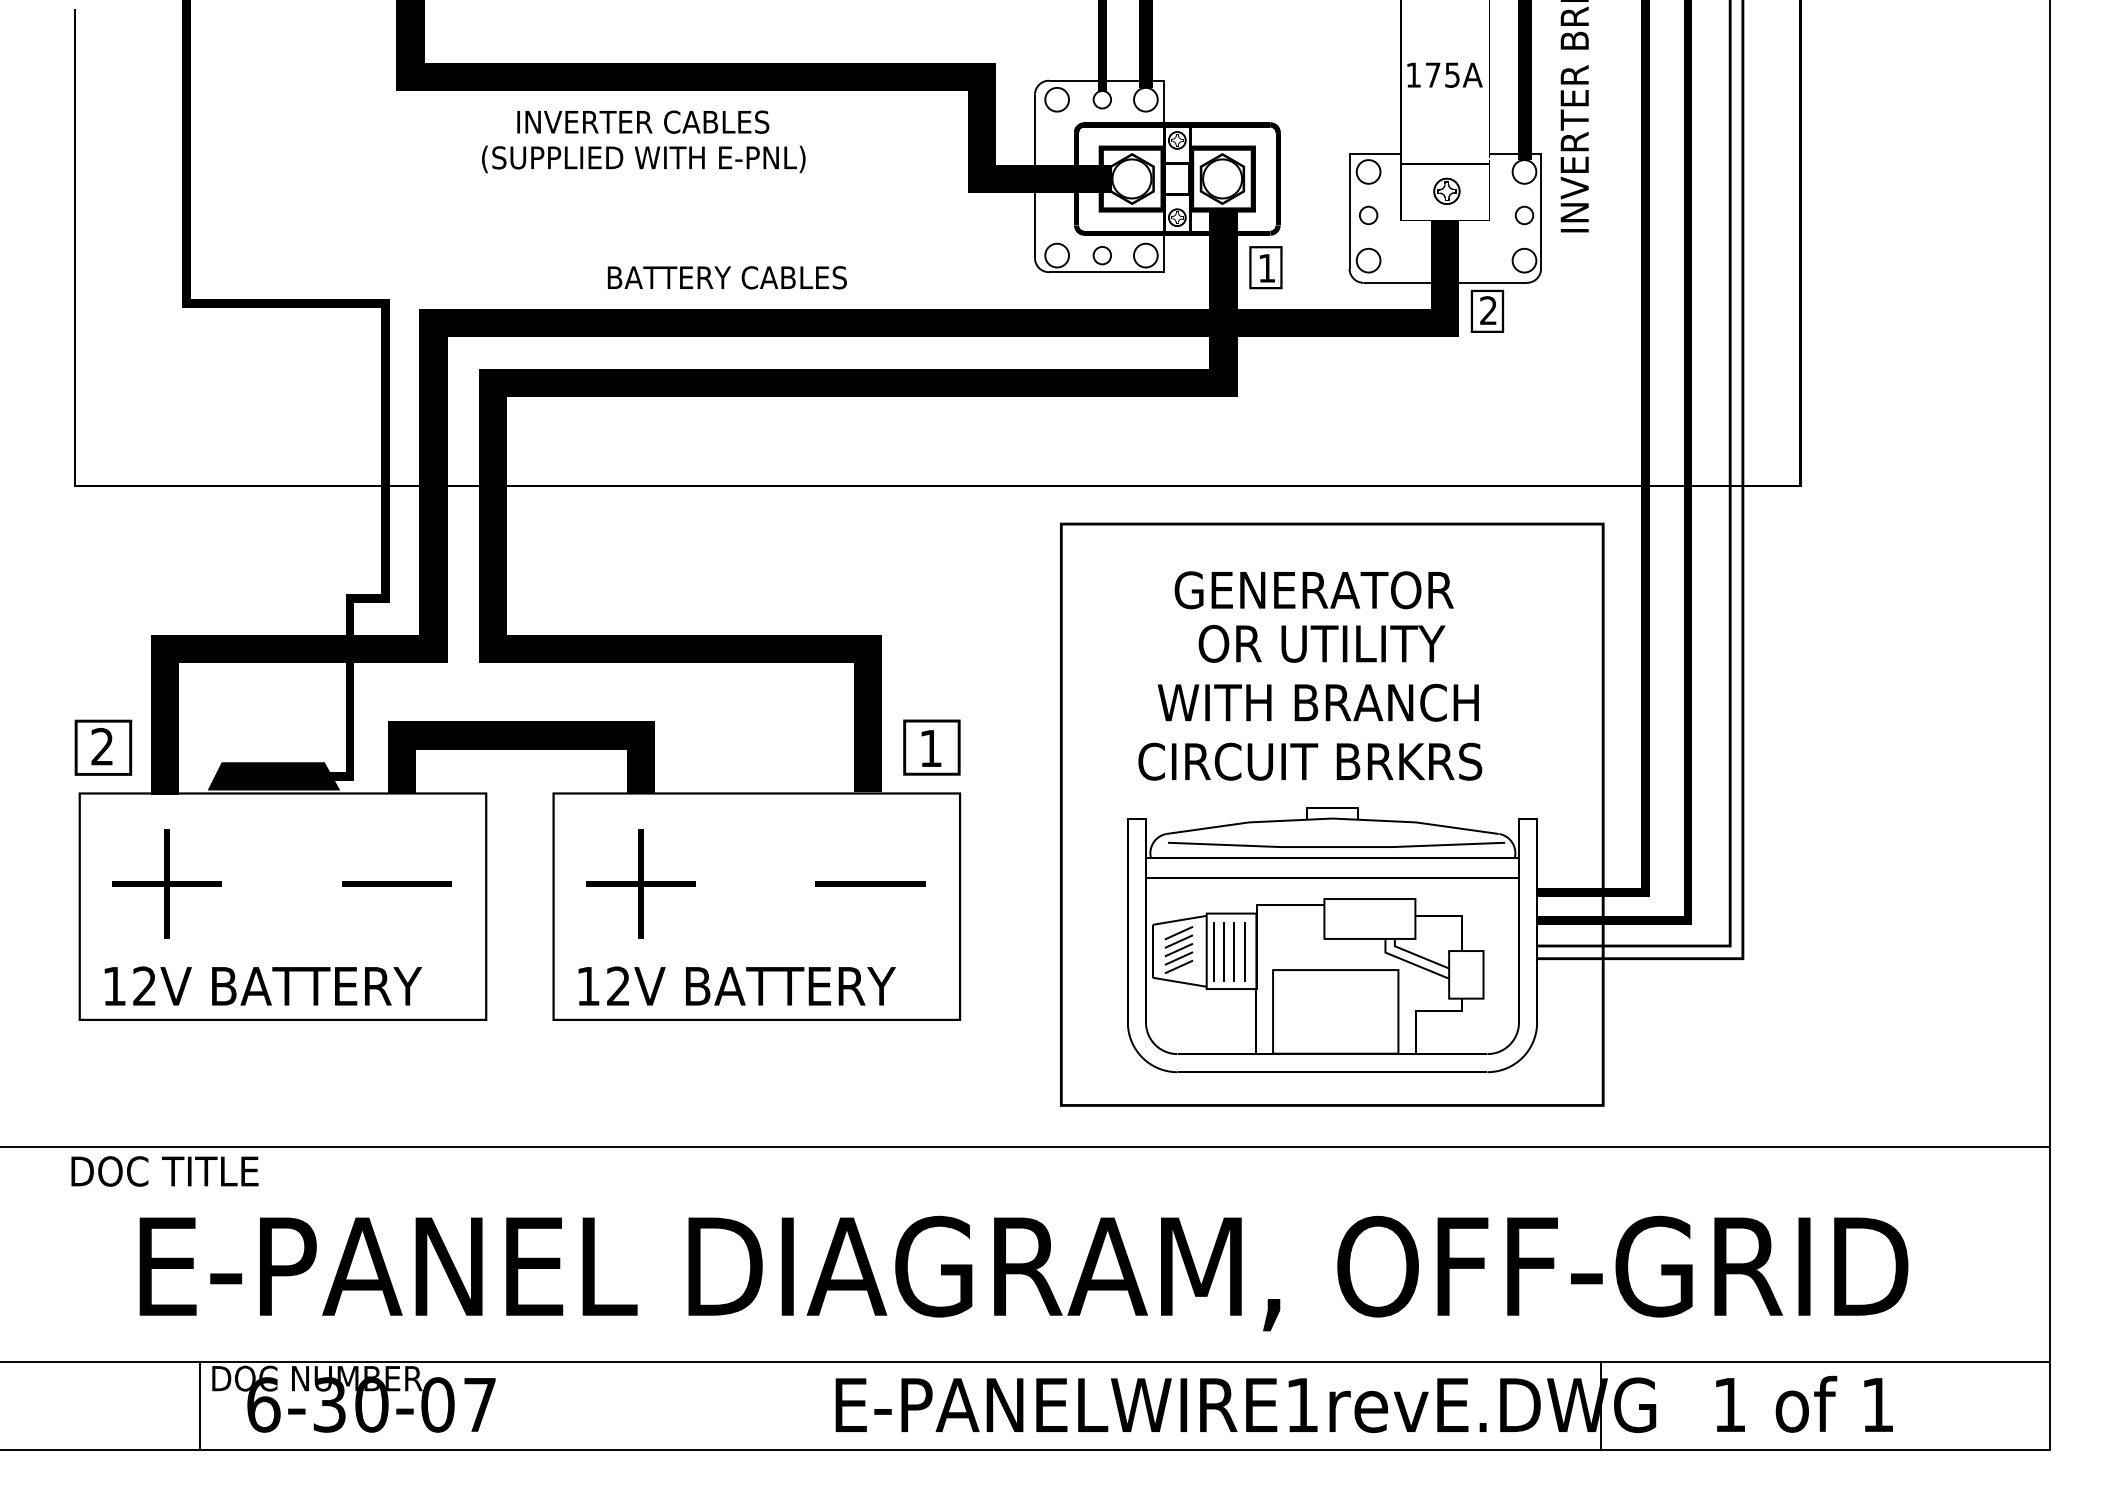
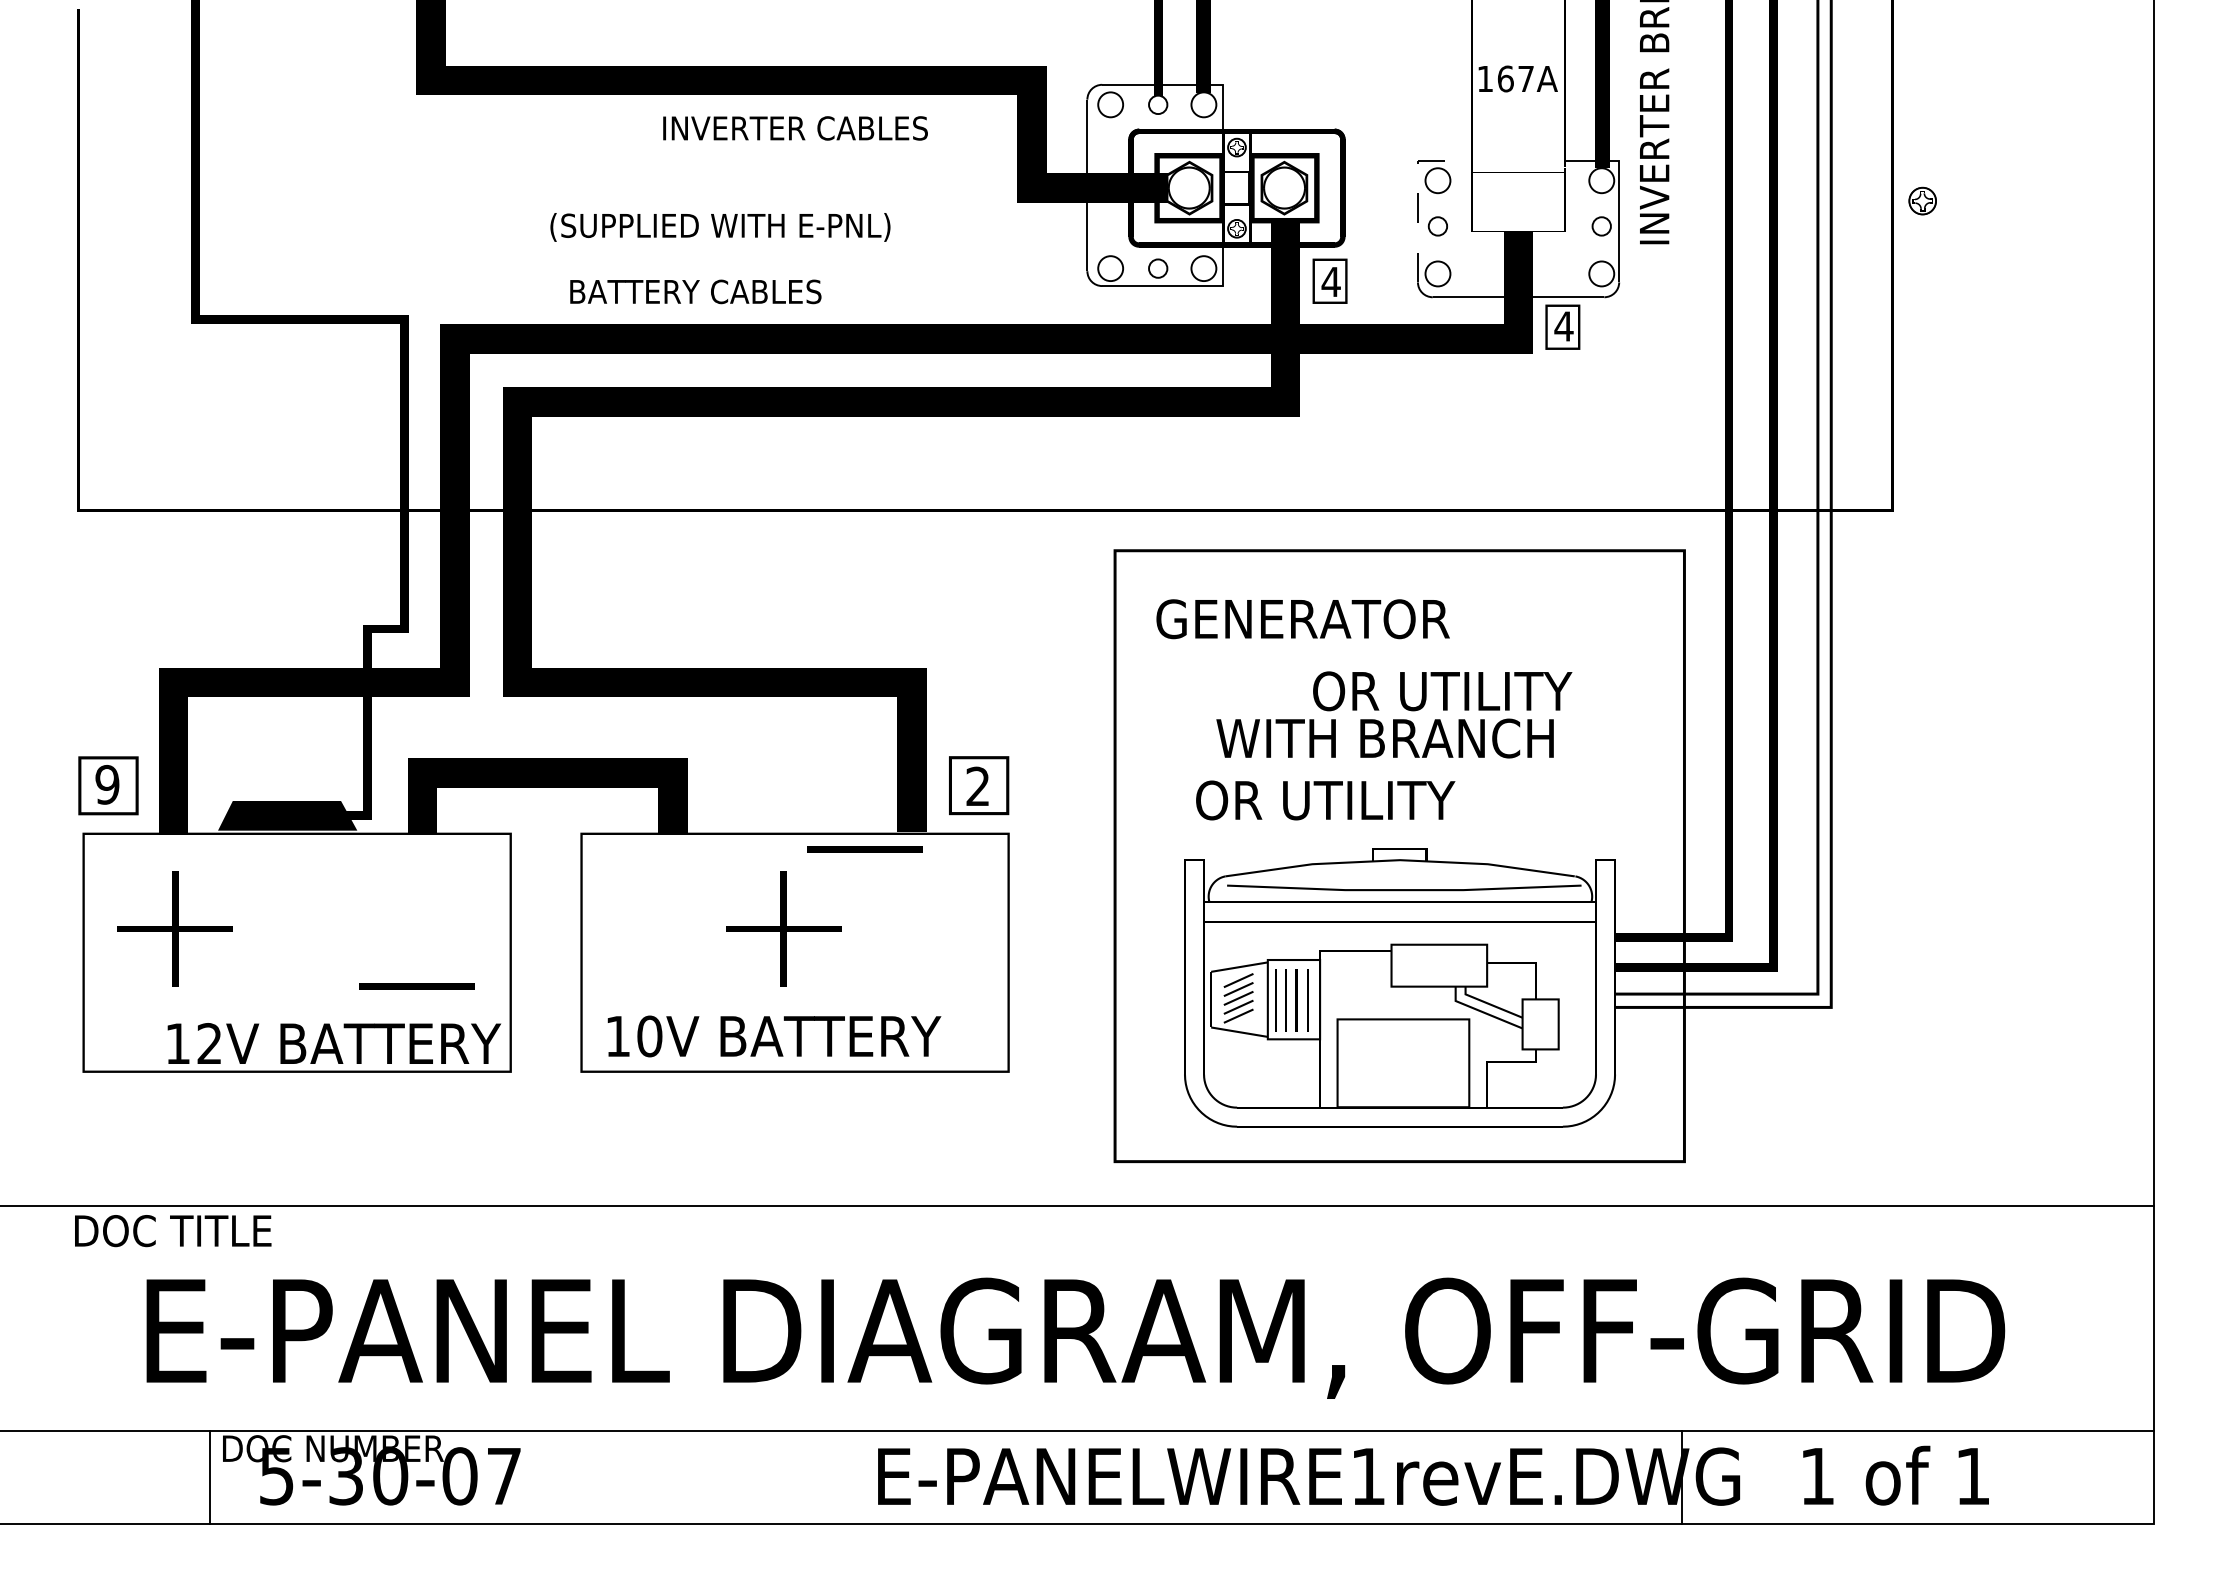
text: (1442, 74) -> (1515, 78), 175A -> 167A
text: (643, 121) -> (795, 127), moved
text: (643, 159) -> (720, 227), moved
line: (1349, 184) -> (1417, 193), solid -> dashed
part: (1446, 190) -> (1922, 200), moved
text: (1266, 268) -> (1330, 282), 1 -> 4
text: (726, 277) -> (694, 291), moved
text: (1488, 310) -> (1563, 326), 2 -> 4
text: (1313, 590) -> (1302, 619), moved
text: (1321, 643) -> (1442, 690), moved
text: (102, 746) -> (107, 784), 2 -> 9
text: (930, 747) -> (977, 785), 1 -> 2
text: (1312, 761) -> (1379, 800), CIRCUIT BRKRS -> OR UTILITY
line: (396, 883) -> (416, 986), moved
part: (640, 883) -> (783, 928), moved
line: (870, 883) -> (865, 848), moved
text: (262, 985) -> (333, 1042), moved
text: (618, 986) -> (649, 1036), 12V -> 10V
text: (263, 1404) -> (276, 1475), 6-30-07 -> 5-30-07

